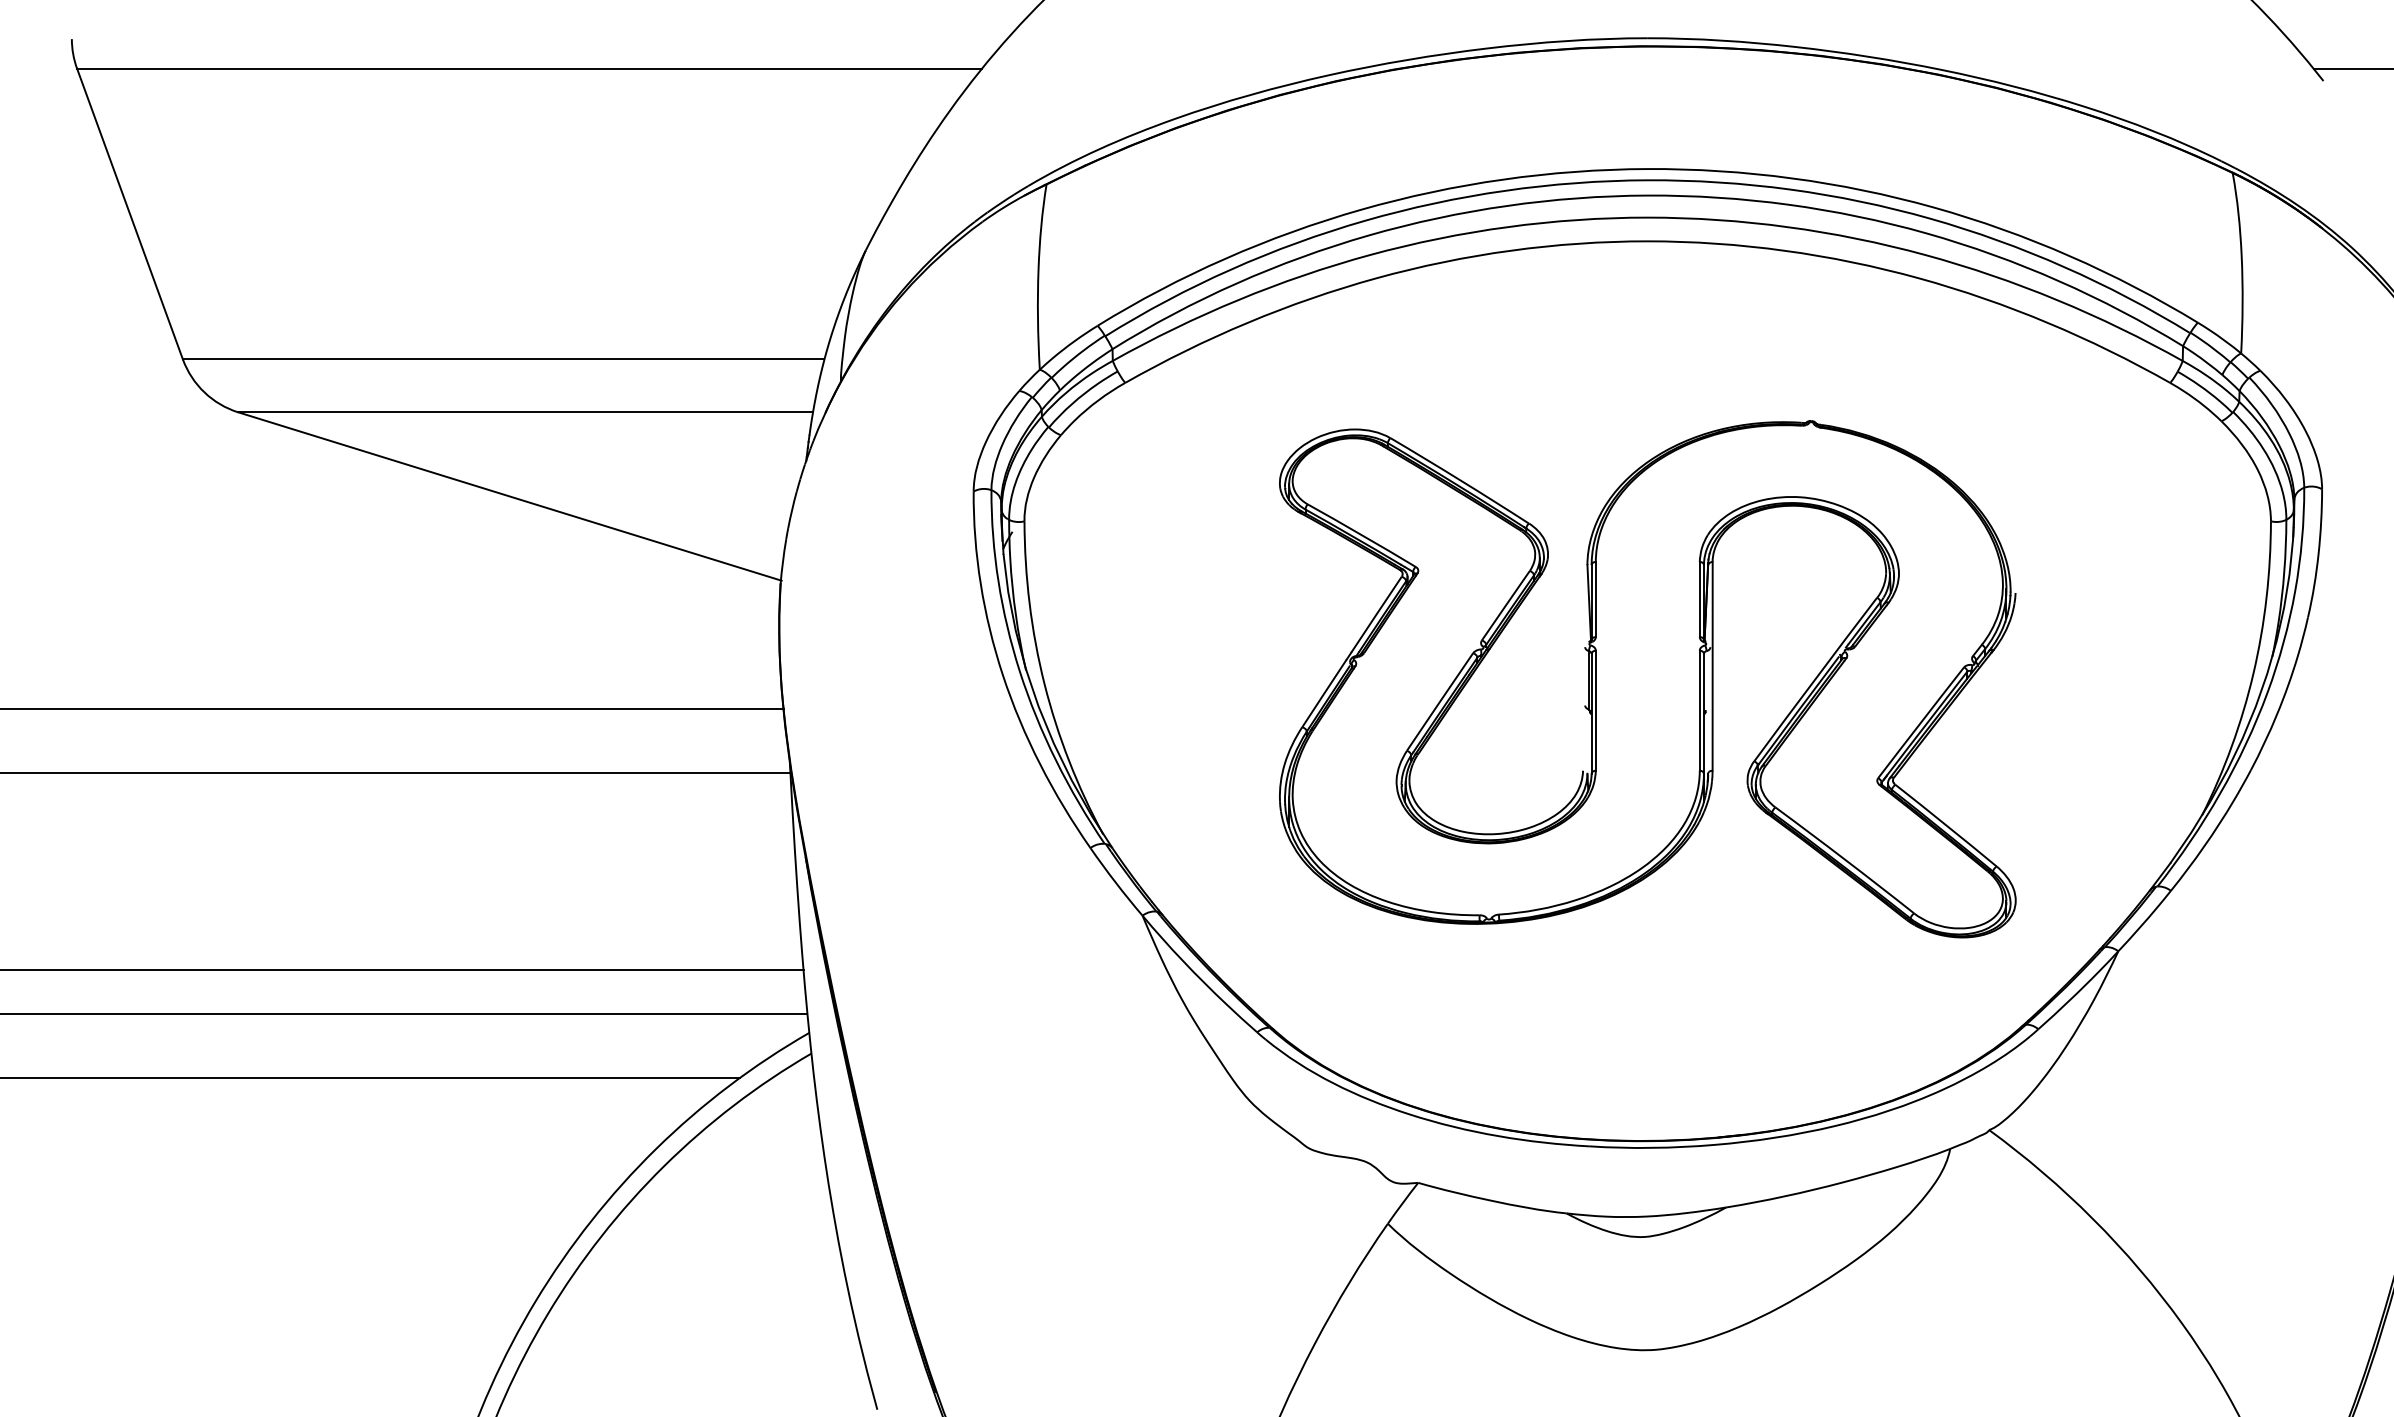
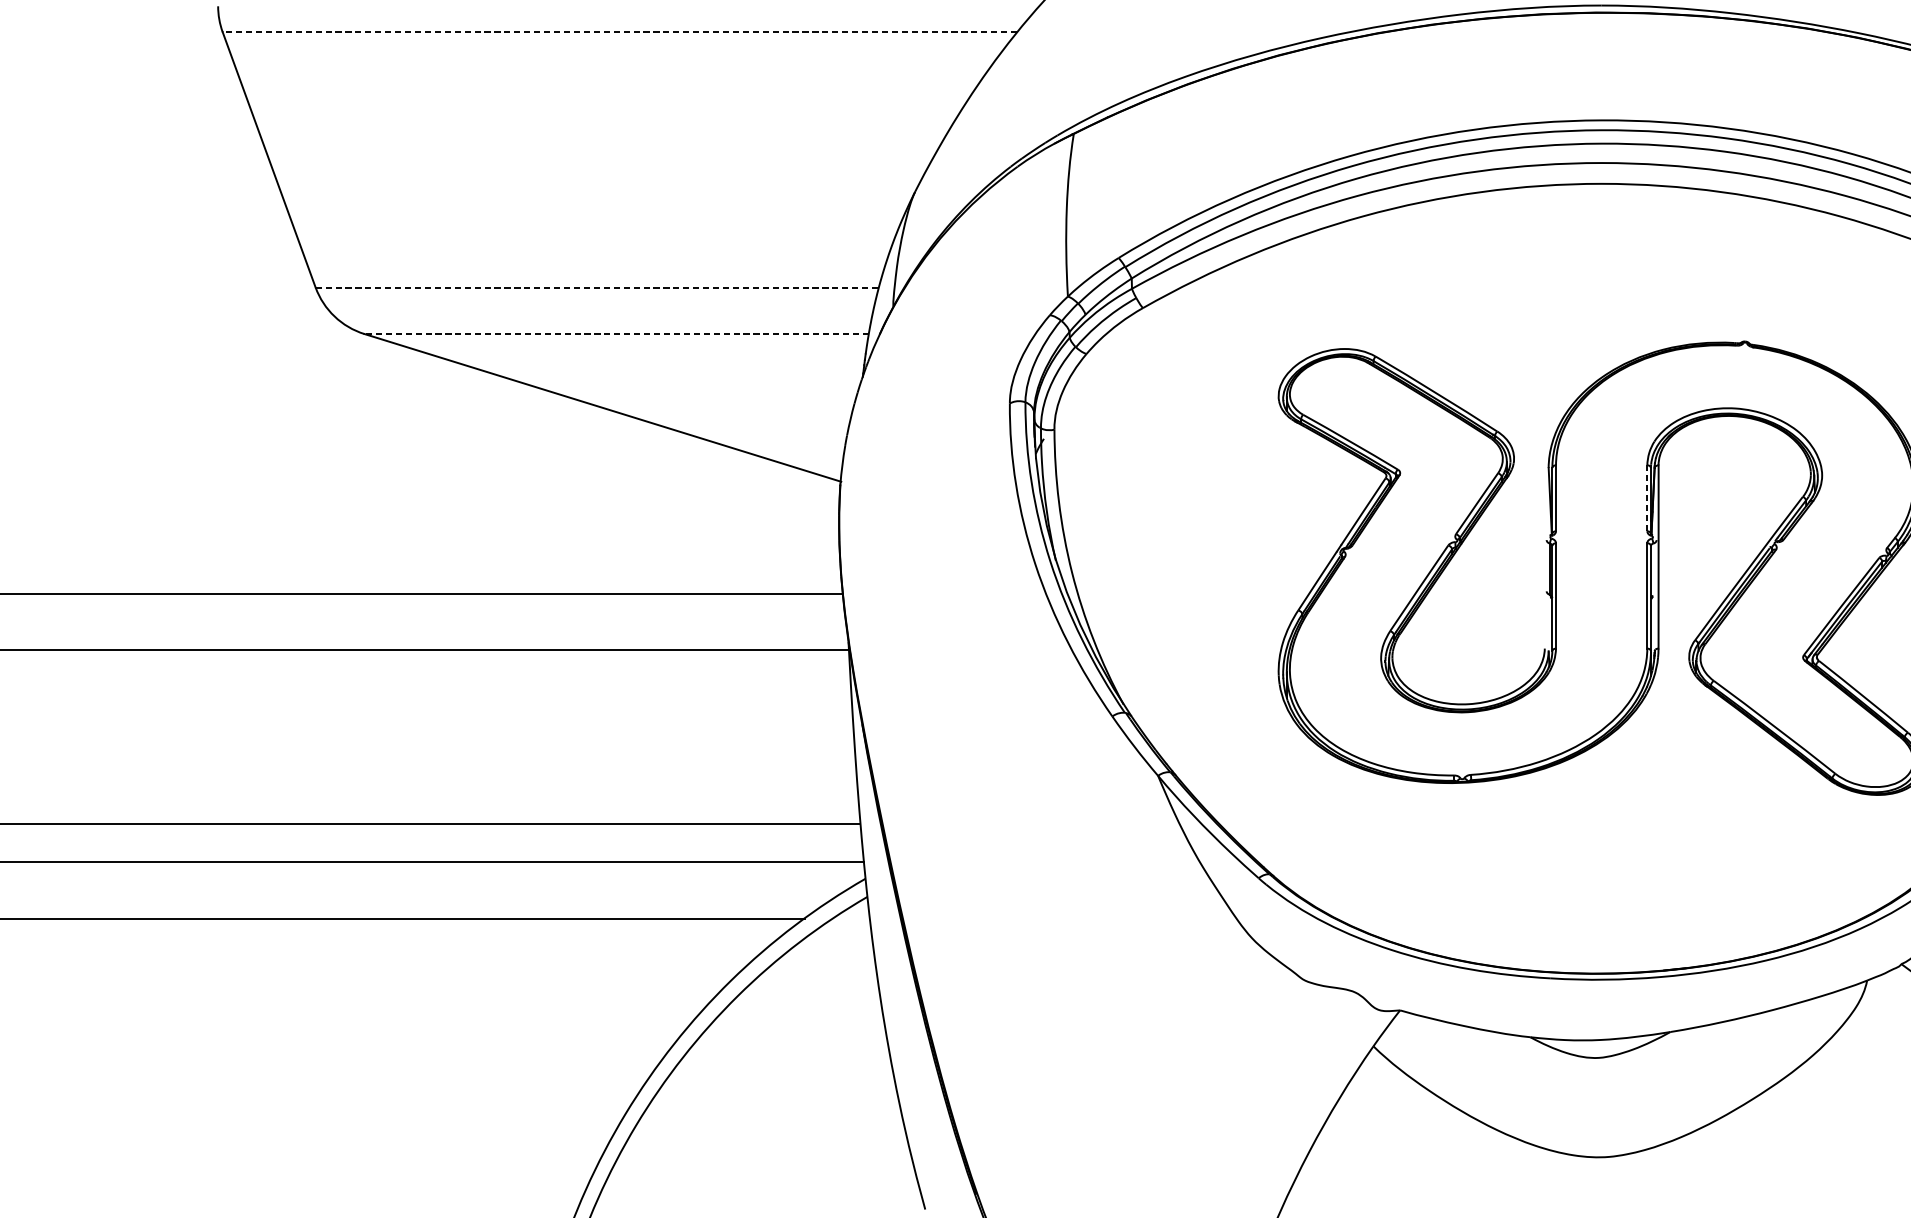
line: (529, 68) -> (619, 32), solid -> dashed
line: (503, 359) -> (597, 287), solid -> dashed
line: (525, 412) -> (616, 334), solid -> dashed
line: (1699, 599) -> (1647, 498), solid -> dashed

